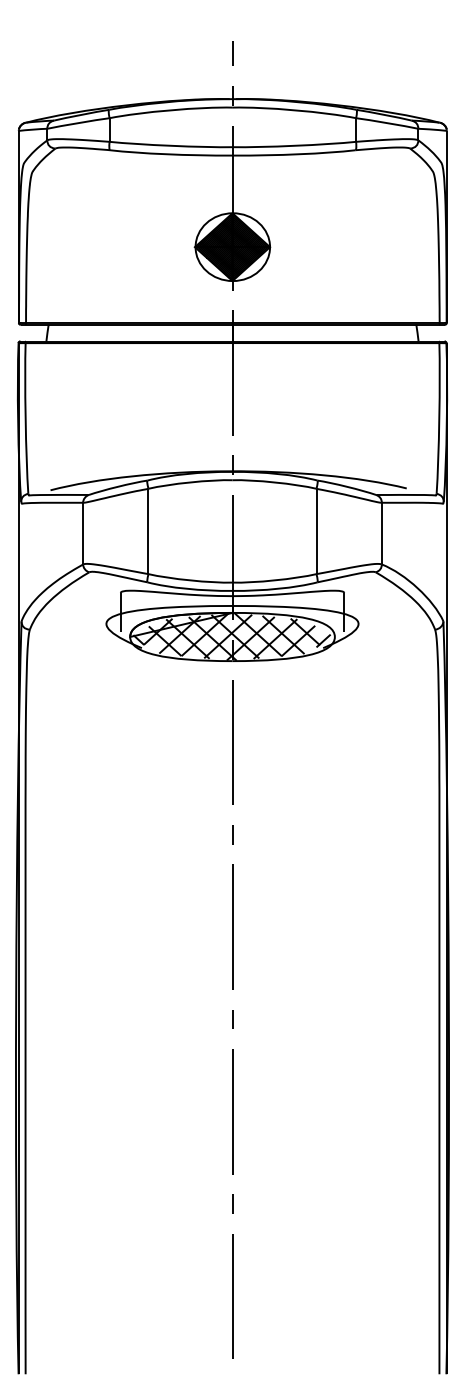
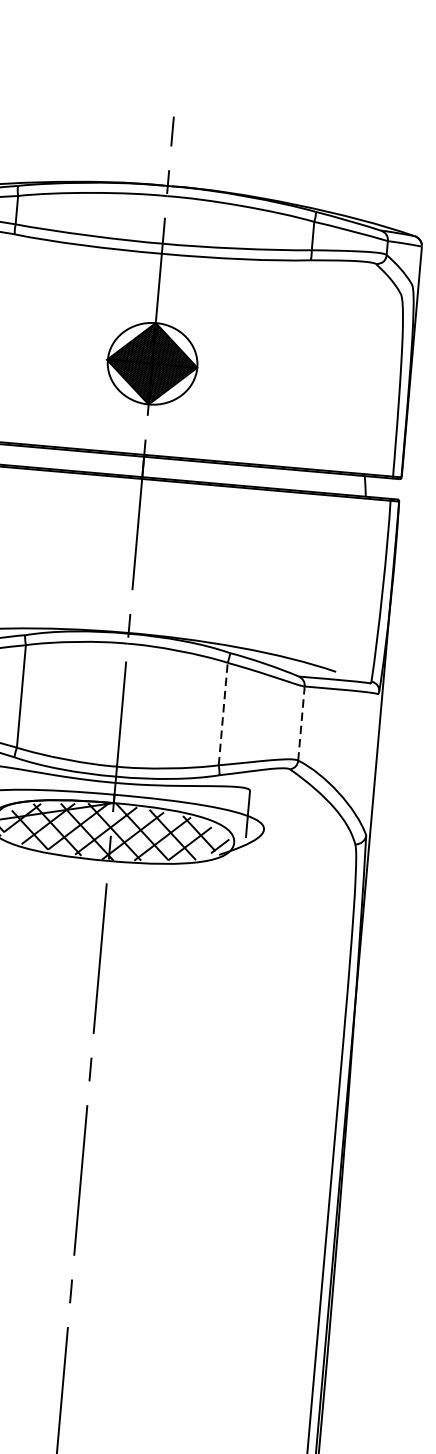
line: (316, 531) -> (223, 714), solid -> dashed
line: (381, 533) -> (301, 723), solid -> dashed

